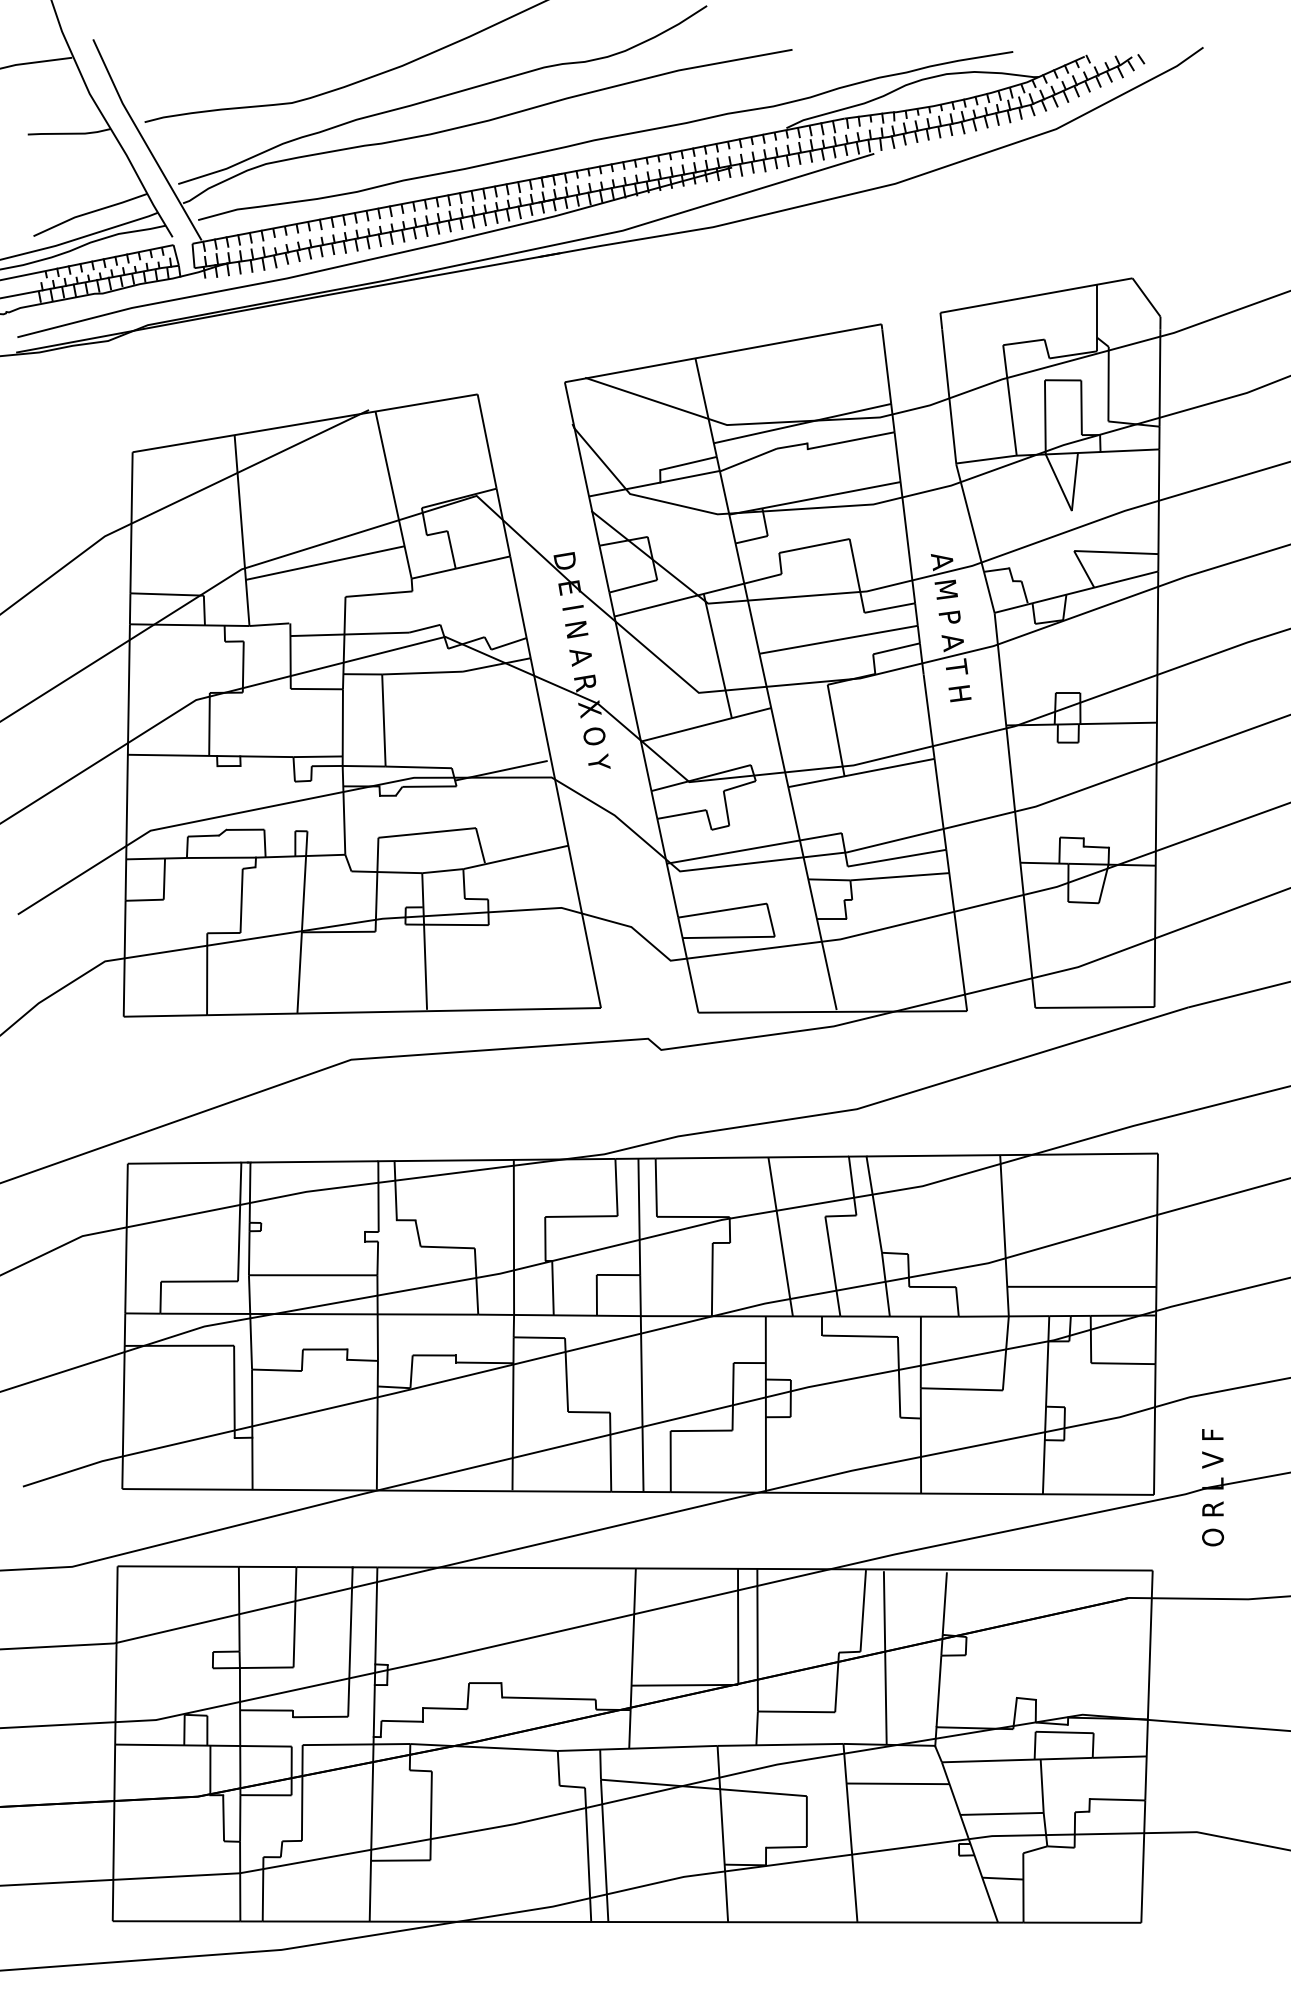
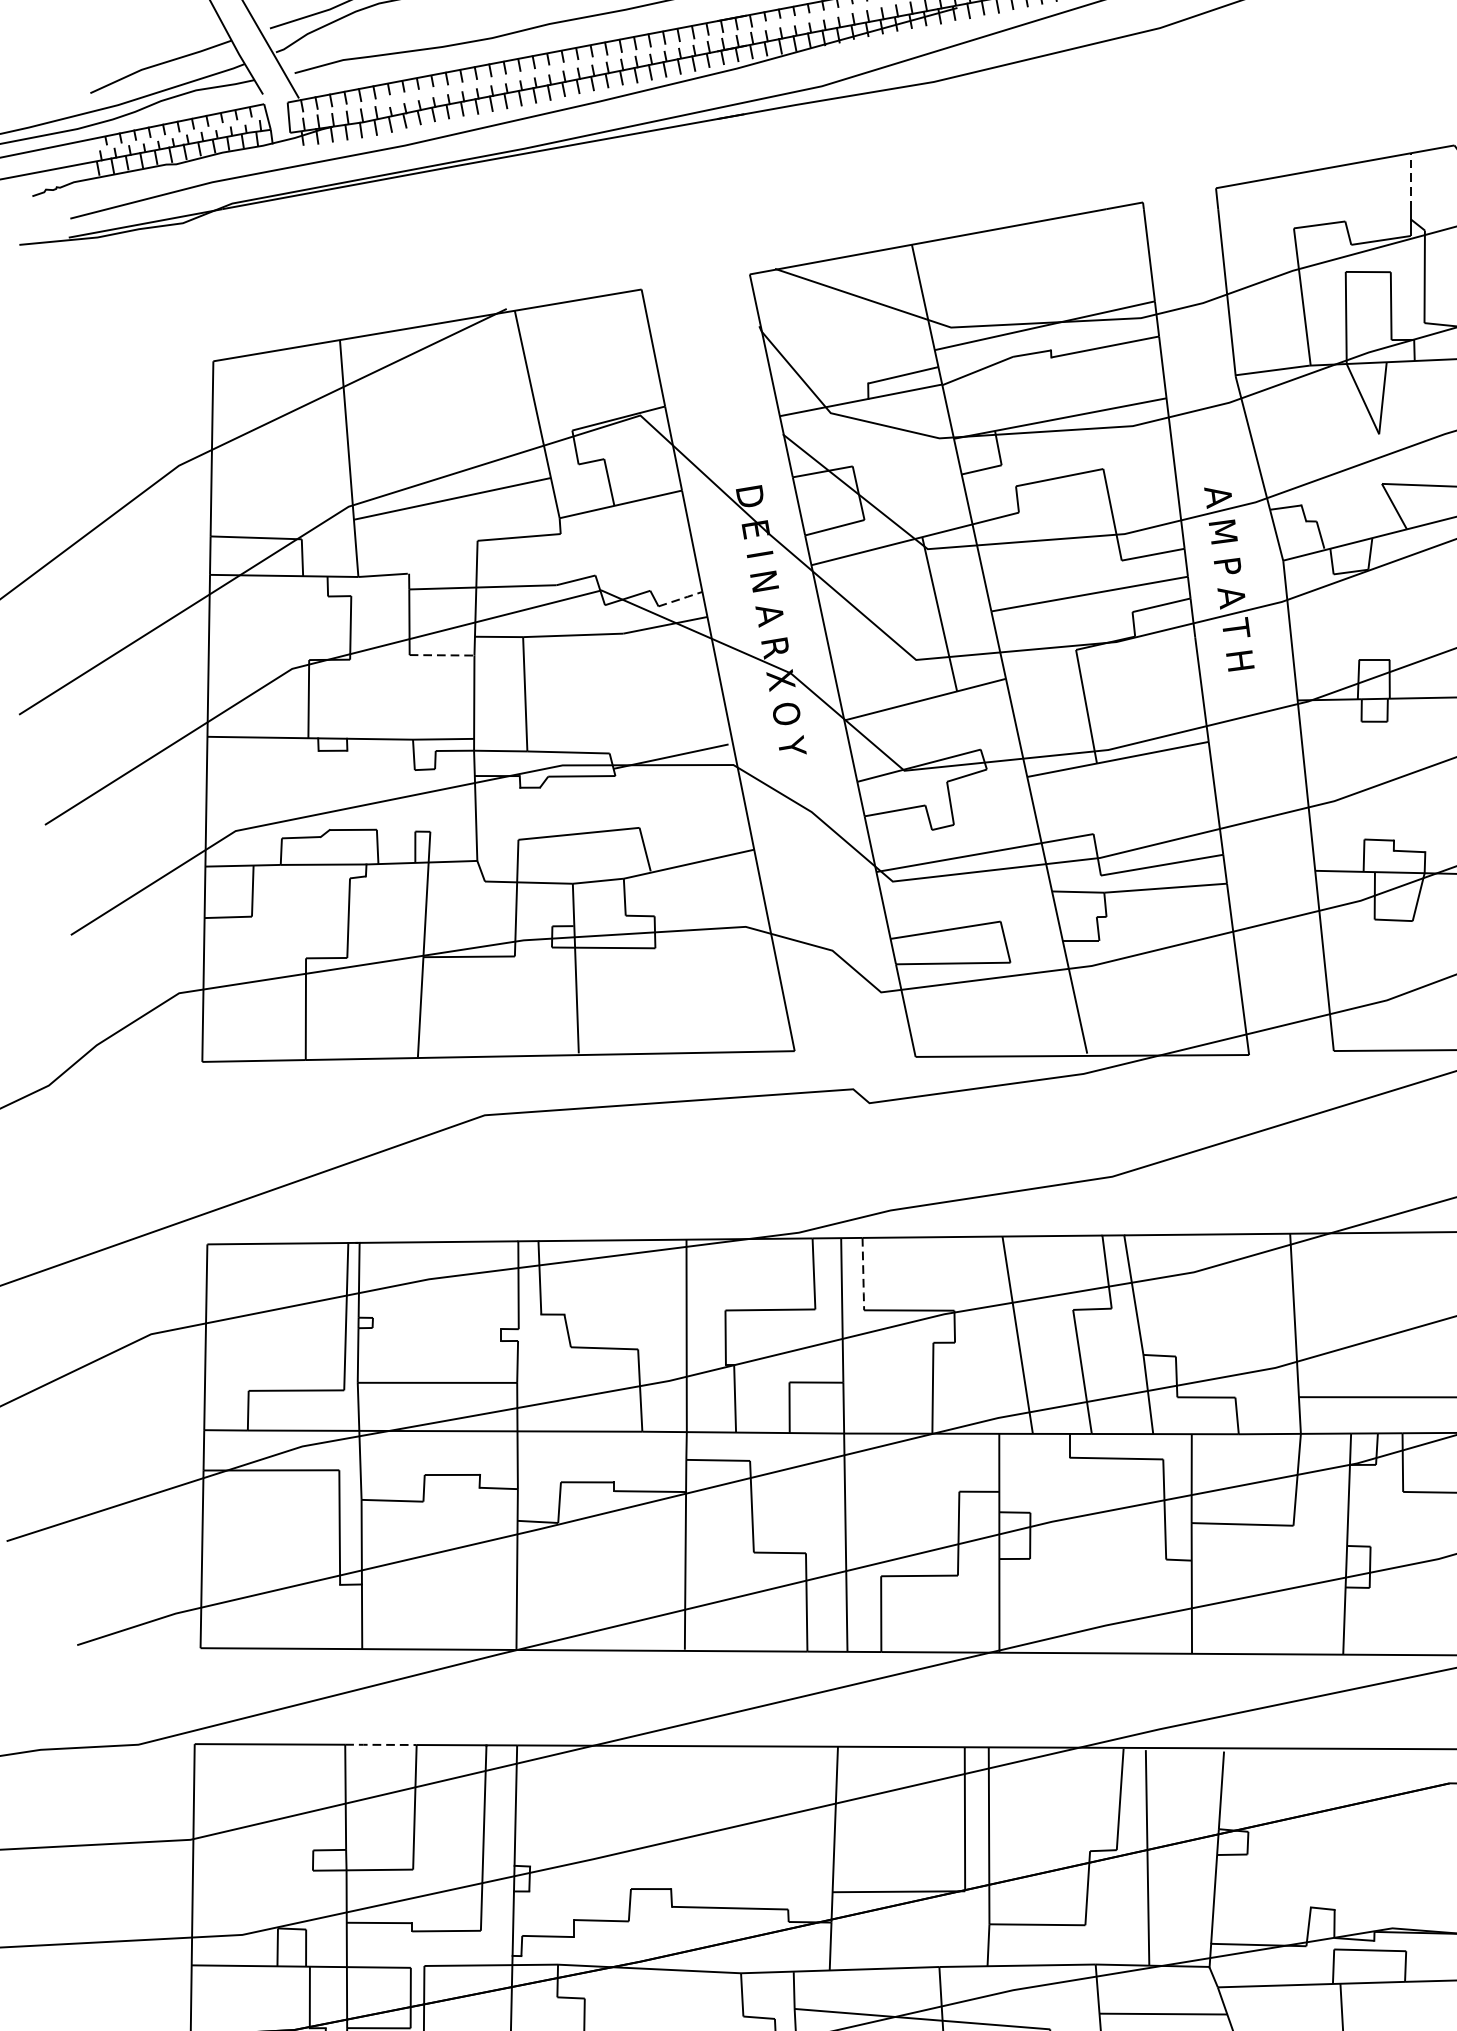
line: (1097, 306) -> (1410, 180), solid -> dashed
line: (510, 643) -> (682, 598), solid -> dashed
line: (316, 689) -> (441, 655), solid -> dashed
line: (656, 1187) -> (863, 1273), solid -> dashed
line: (268, 1566) -> (382, 1744), solid -> dashed

